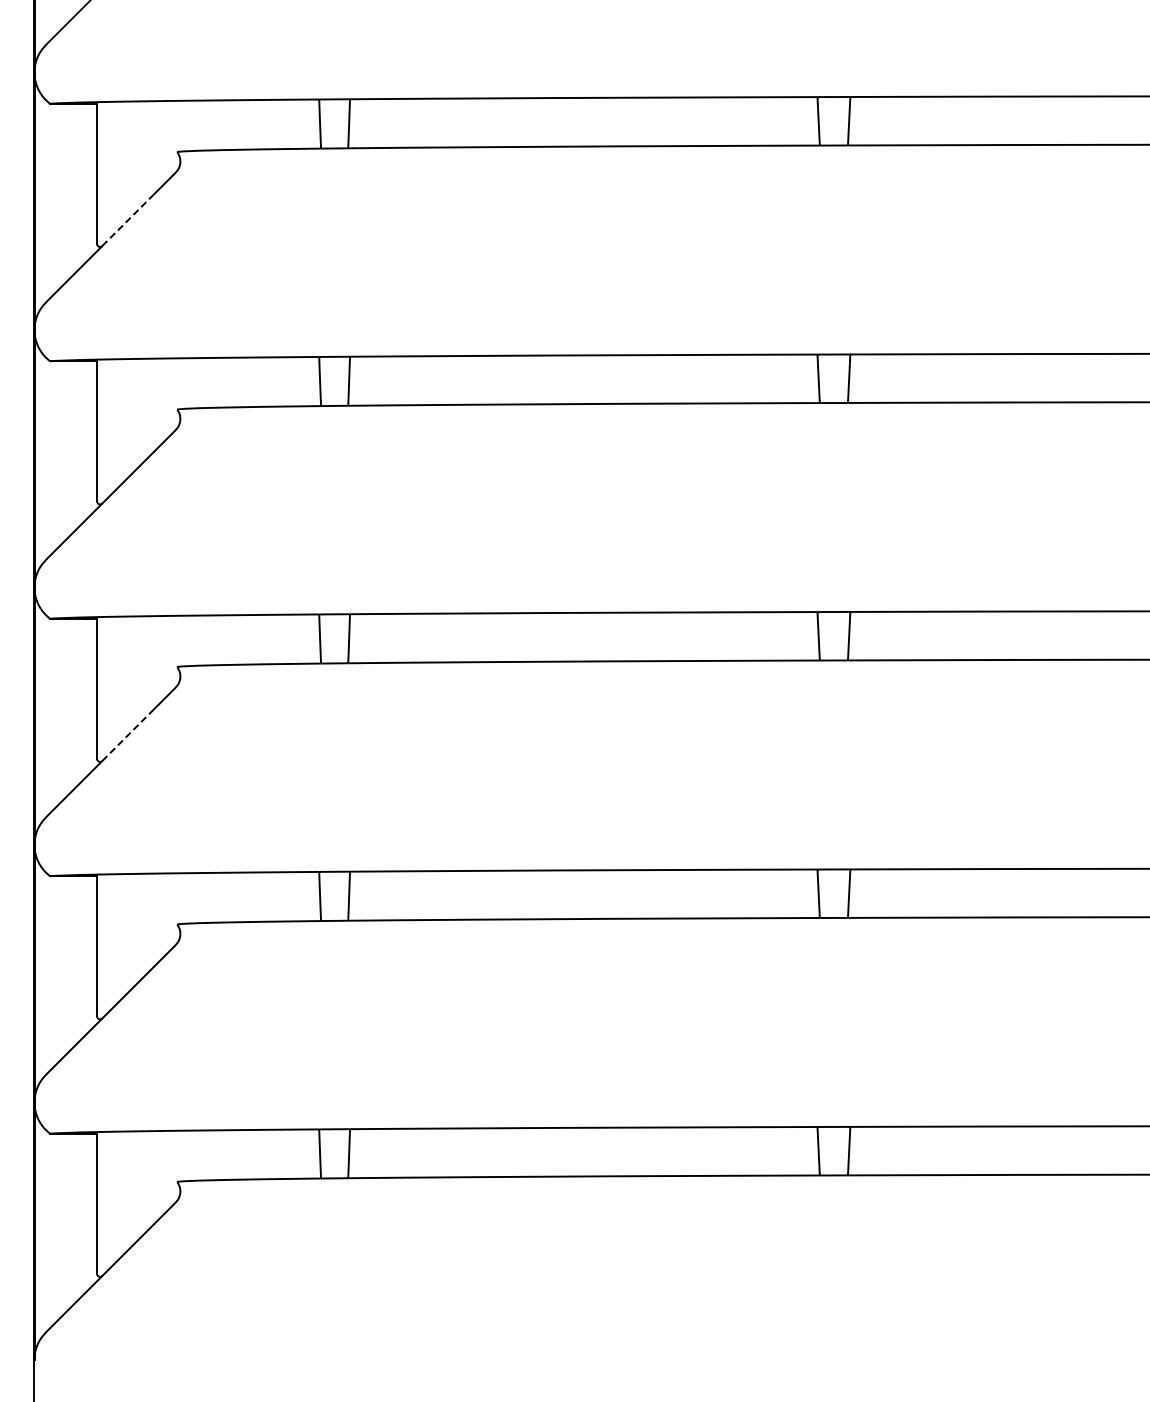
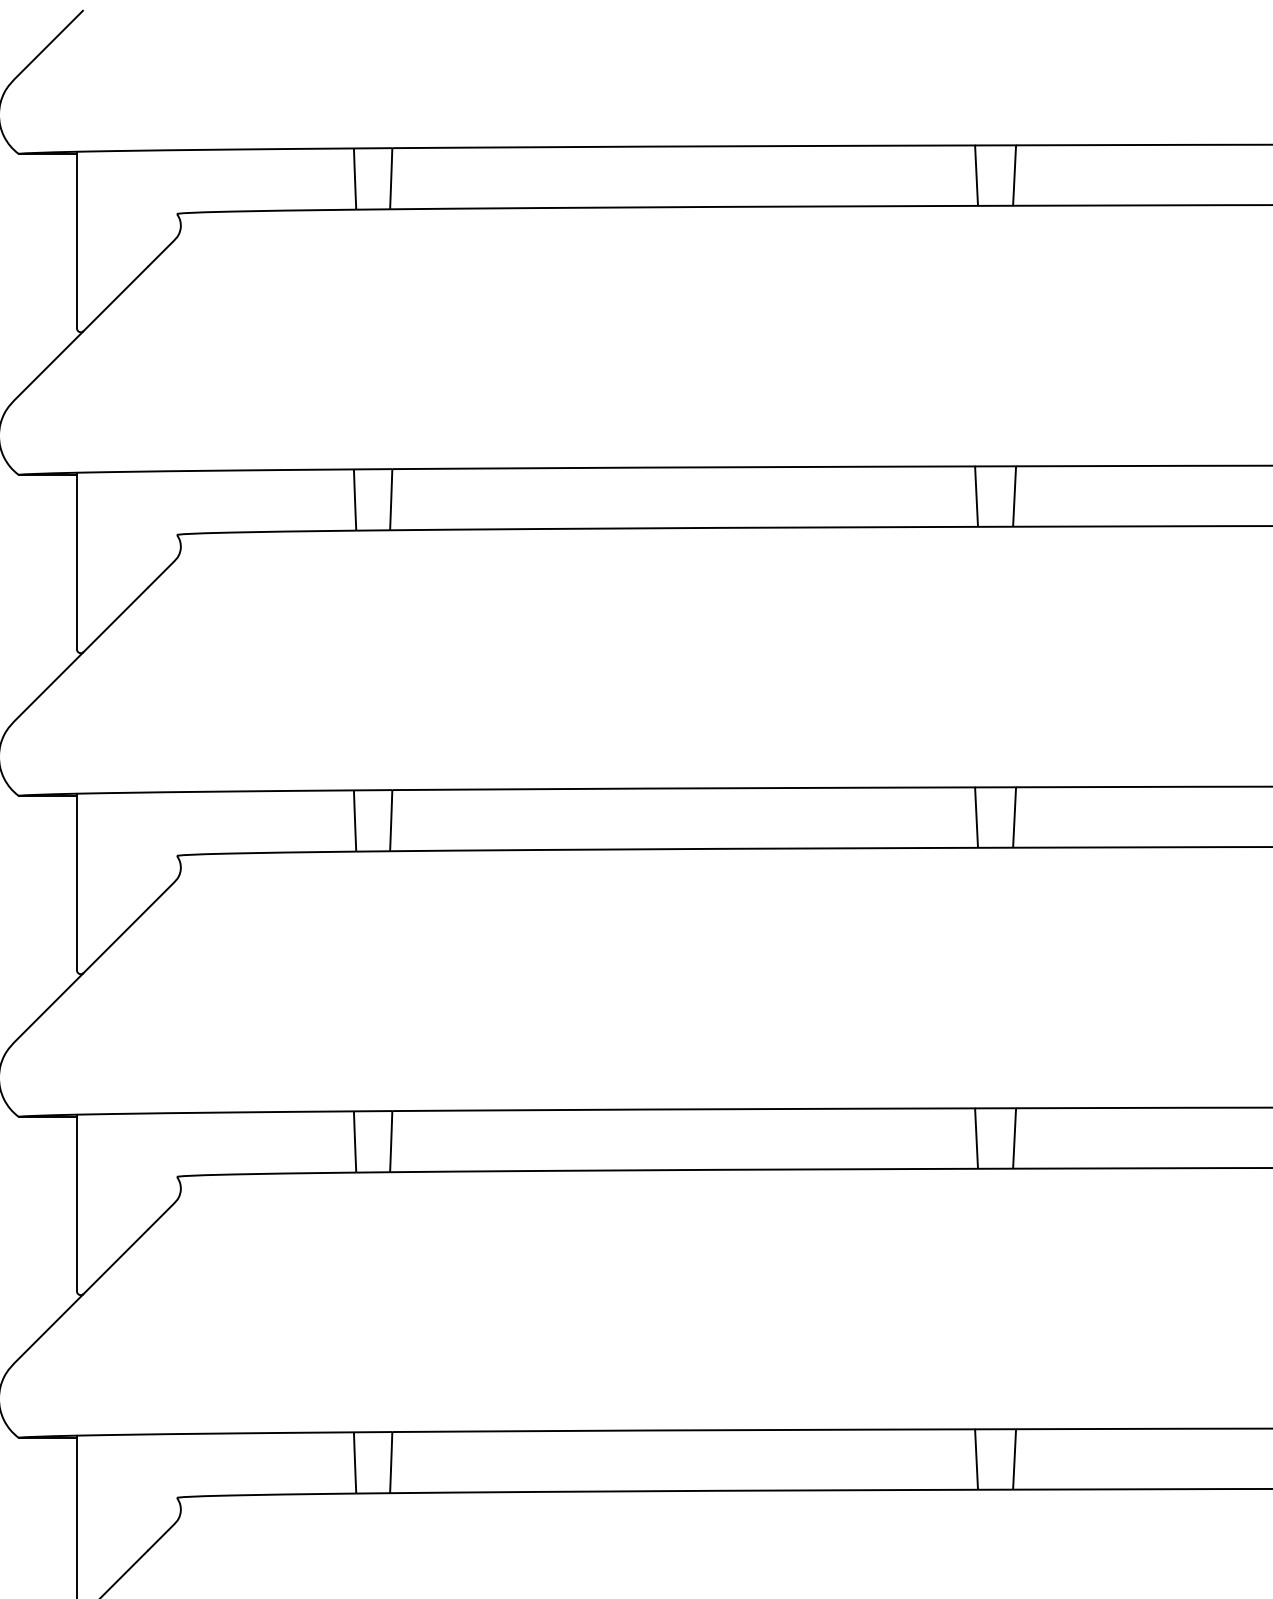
line: (128, 219) -> (116, 298), dashed -> solid
line: (128, 734) -> (116, 940), dashed -> solid

